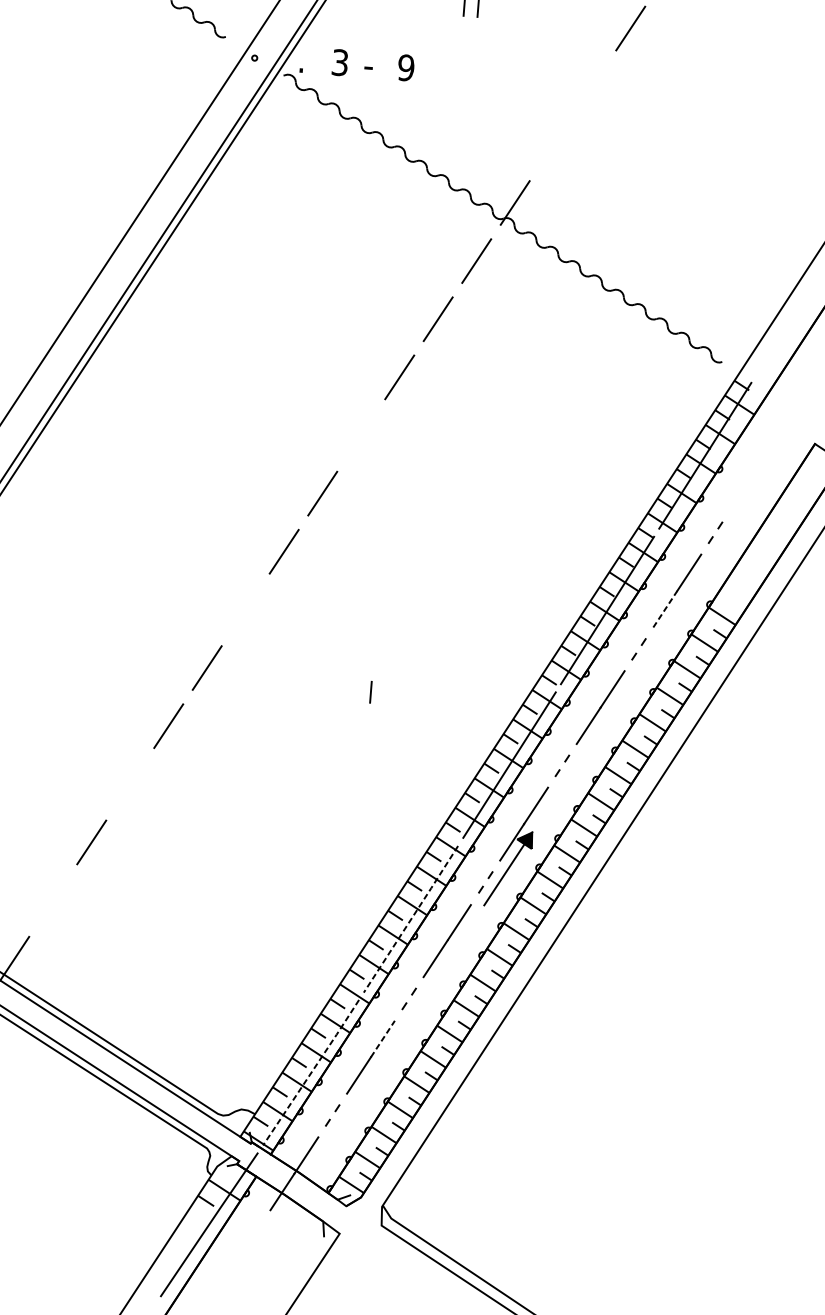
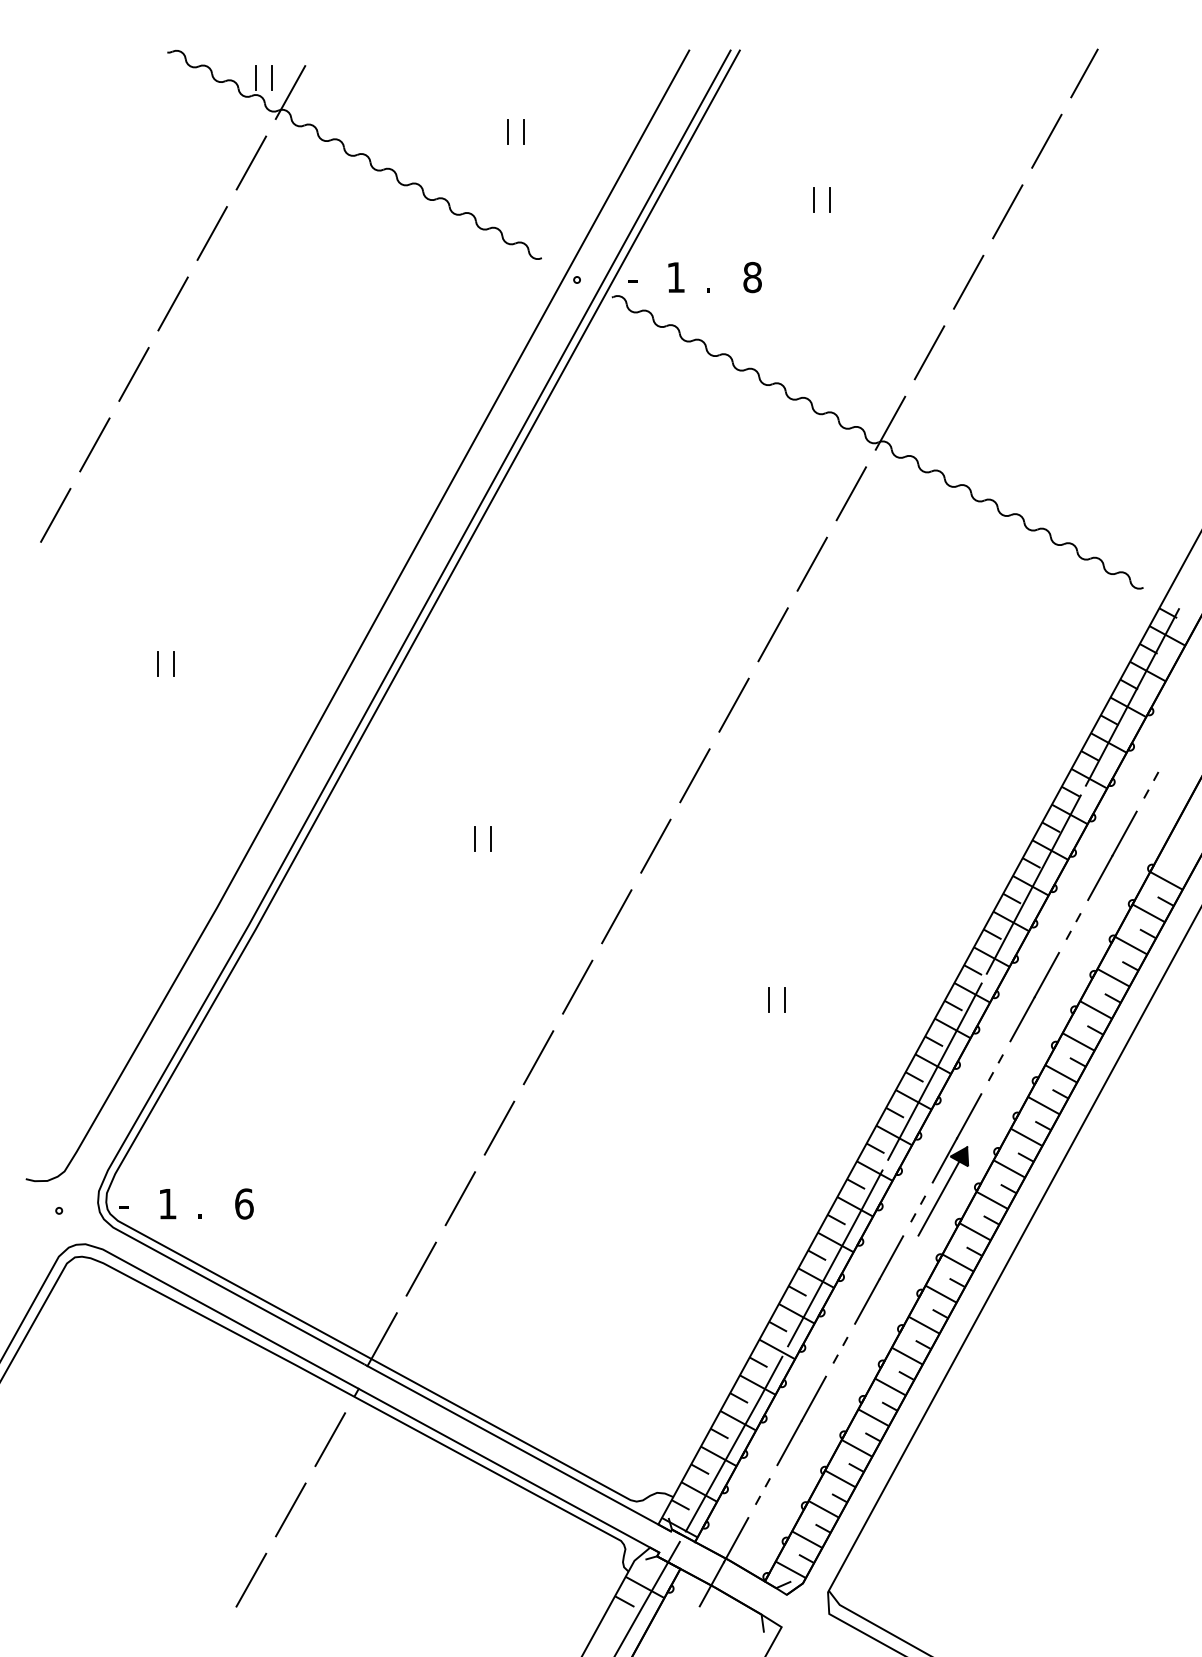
text: (339, 62) -> (675, 277), 3 -> 1
text: (302, 67) -> (632, 286), . -> -
text: (406, 67) -> (752, 277), 9 -> 8
text: (367, 72) -> (708, 286), - -> .
line: (592, 86) -> (968, 281), added
line: (553, 144) -> (929, 352), added
line: (360, 434) -> (733, 704), added
line: (129, 532) -> (475, 838), added
line: (143, 533) -> (491, 838), added
line: (665, 608) -> (1100, 877), dashed -> solid
line: (245, 609) -> (616, 916), added
line: (384, 693) -> (784, 1000), added
line: (130, 783) -> (499, 1127), added
line: (52, 899) -> (420, 1268), added
line: (411, 919) -> (835, 1258), dashed -> solid
line: (383, 1038) -> (814, 1398), dashed -> solid
line: (311, 1073) -> (734, 1444), dashed -> solid

